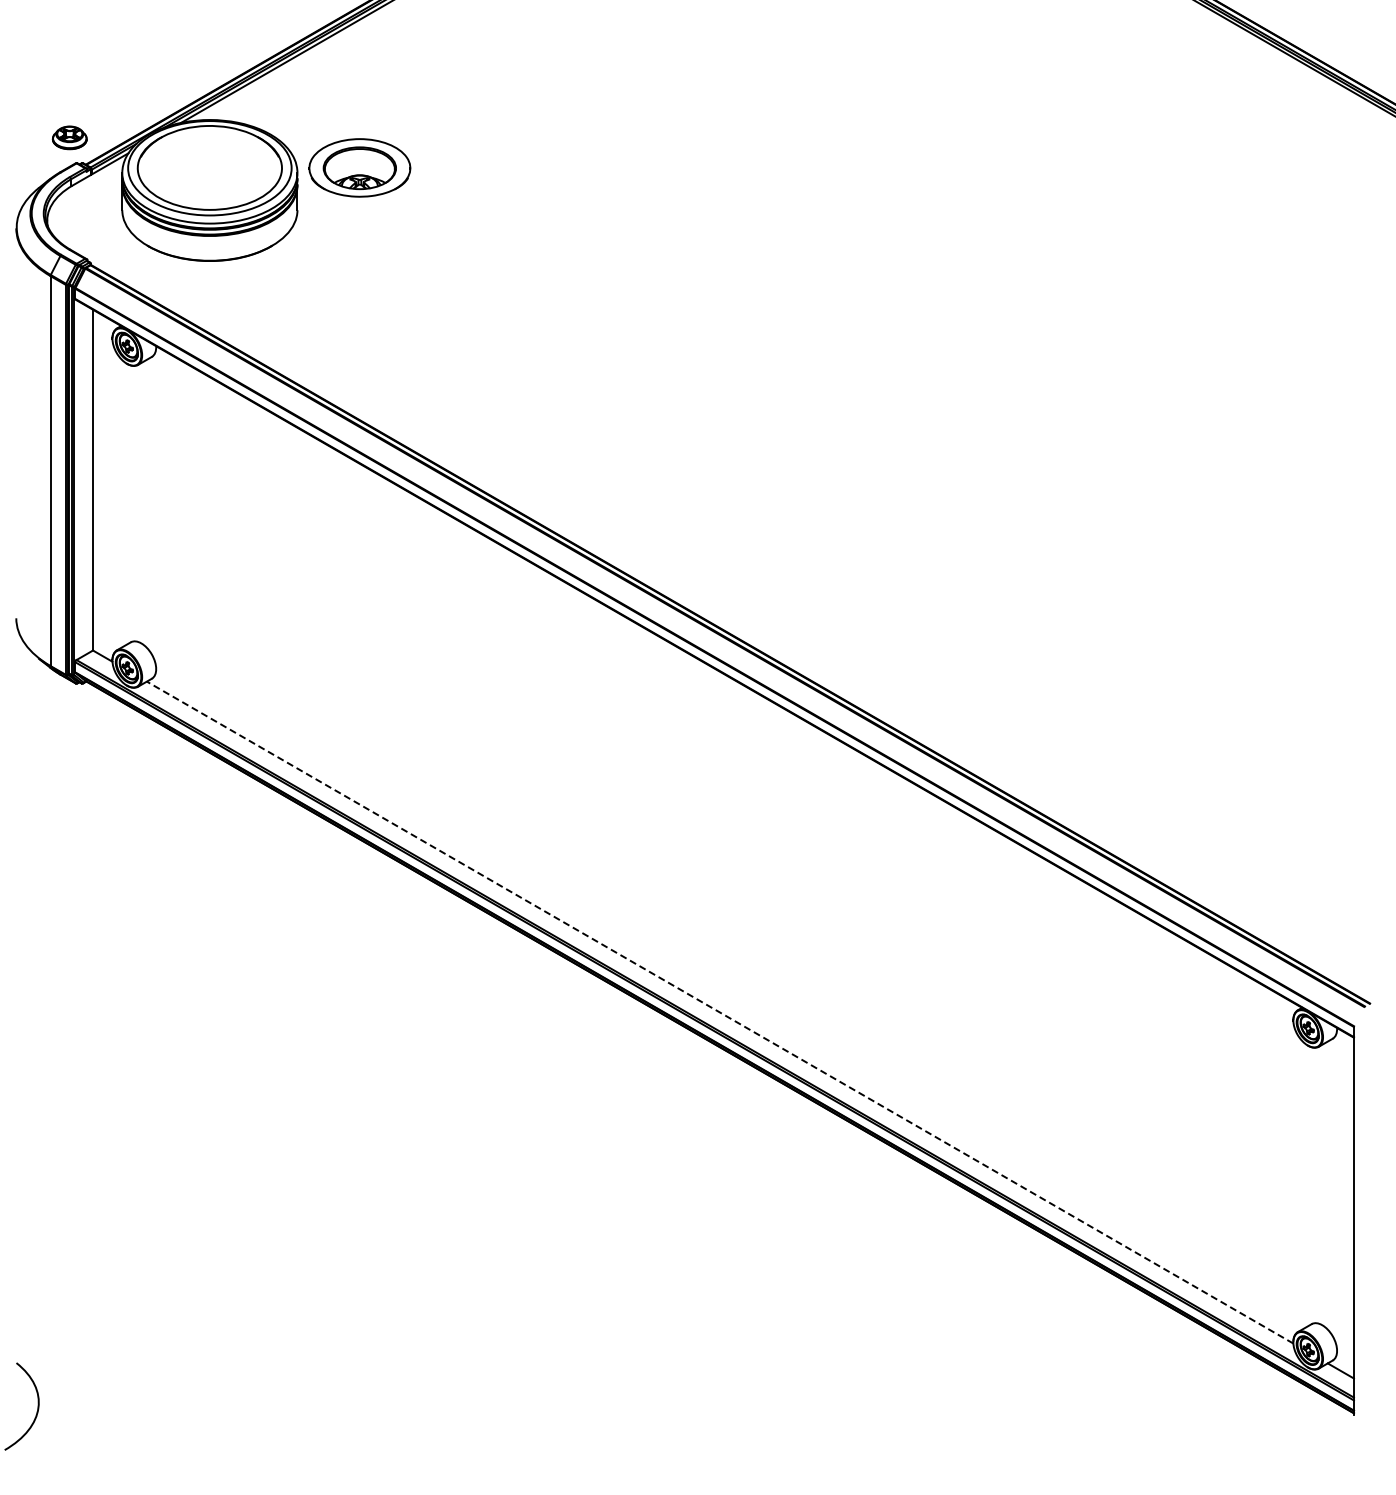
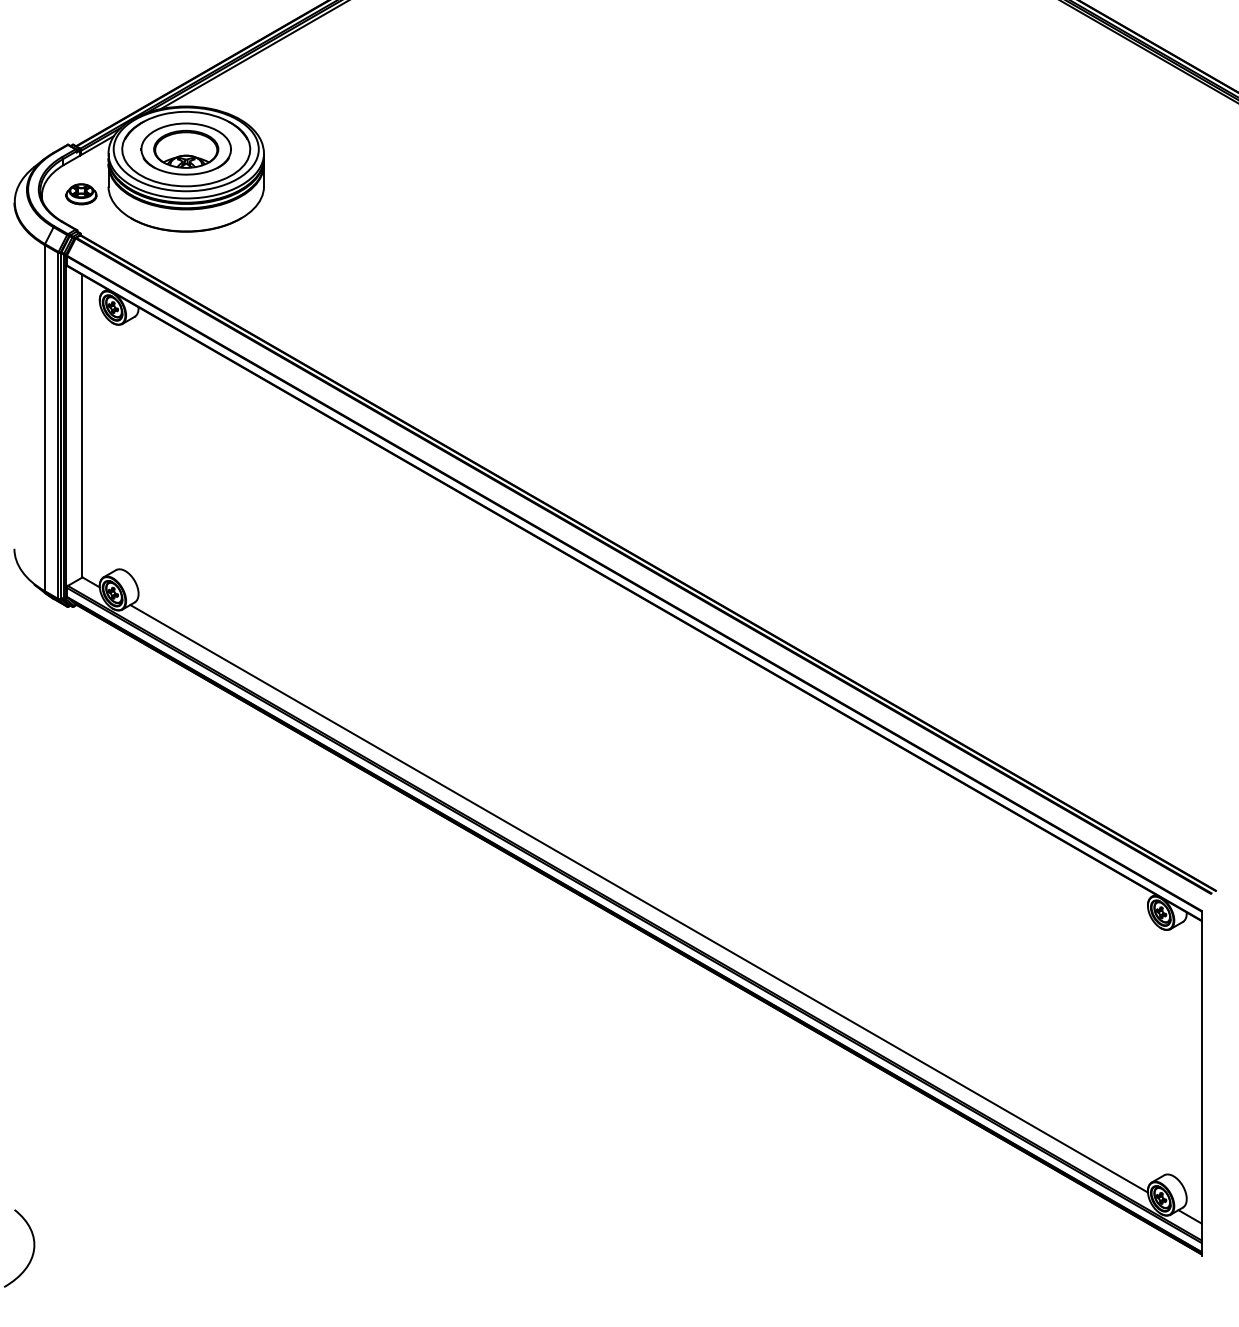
part: (69, 137) -> (81, 193), moved
part: (359, 167) -> (185, 148), moved
line: (720, 1012) -> (639, 898), dashed -> solid

